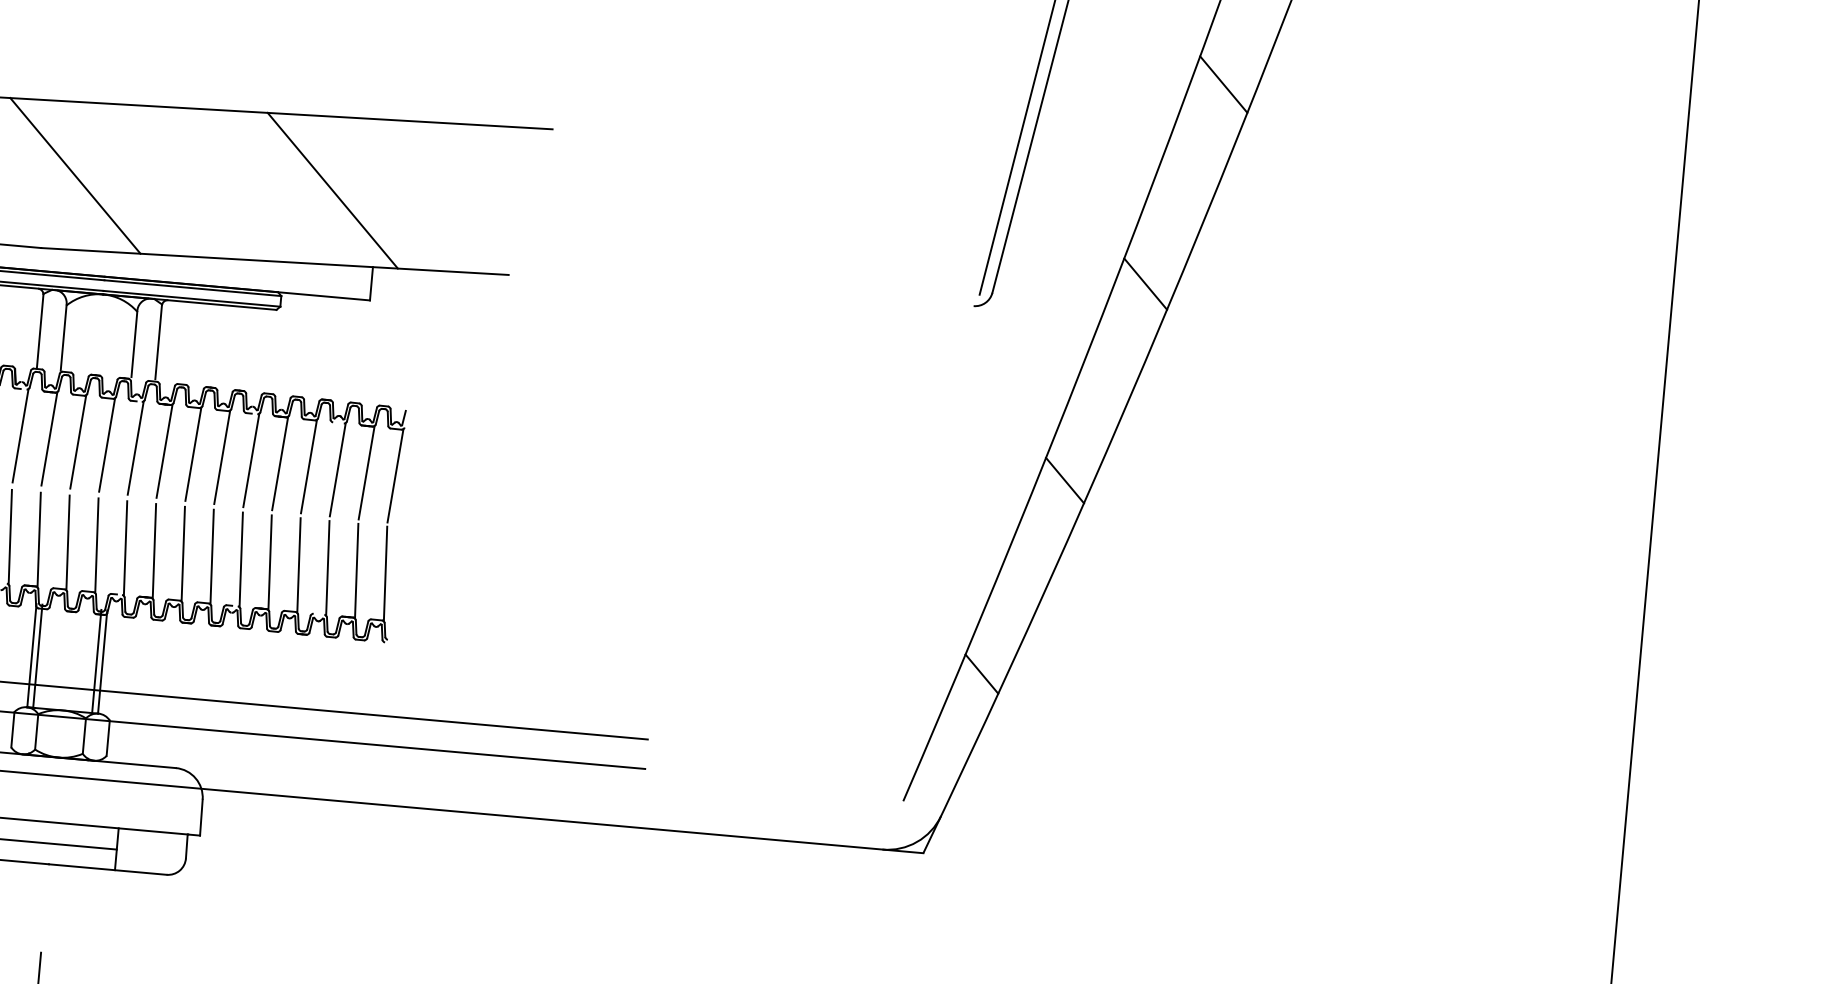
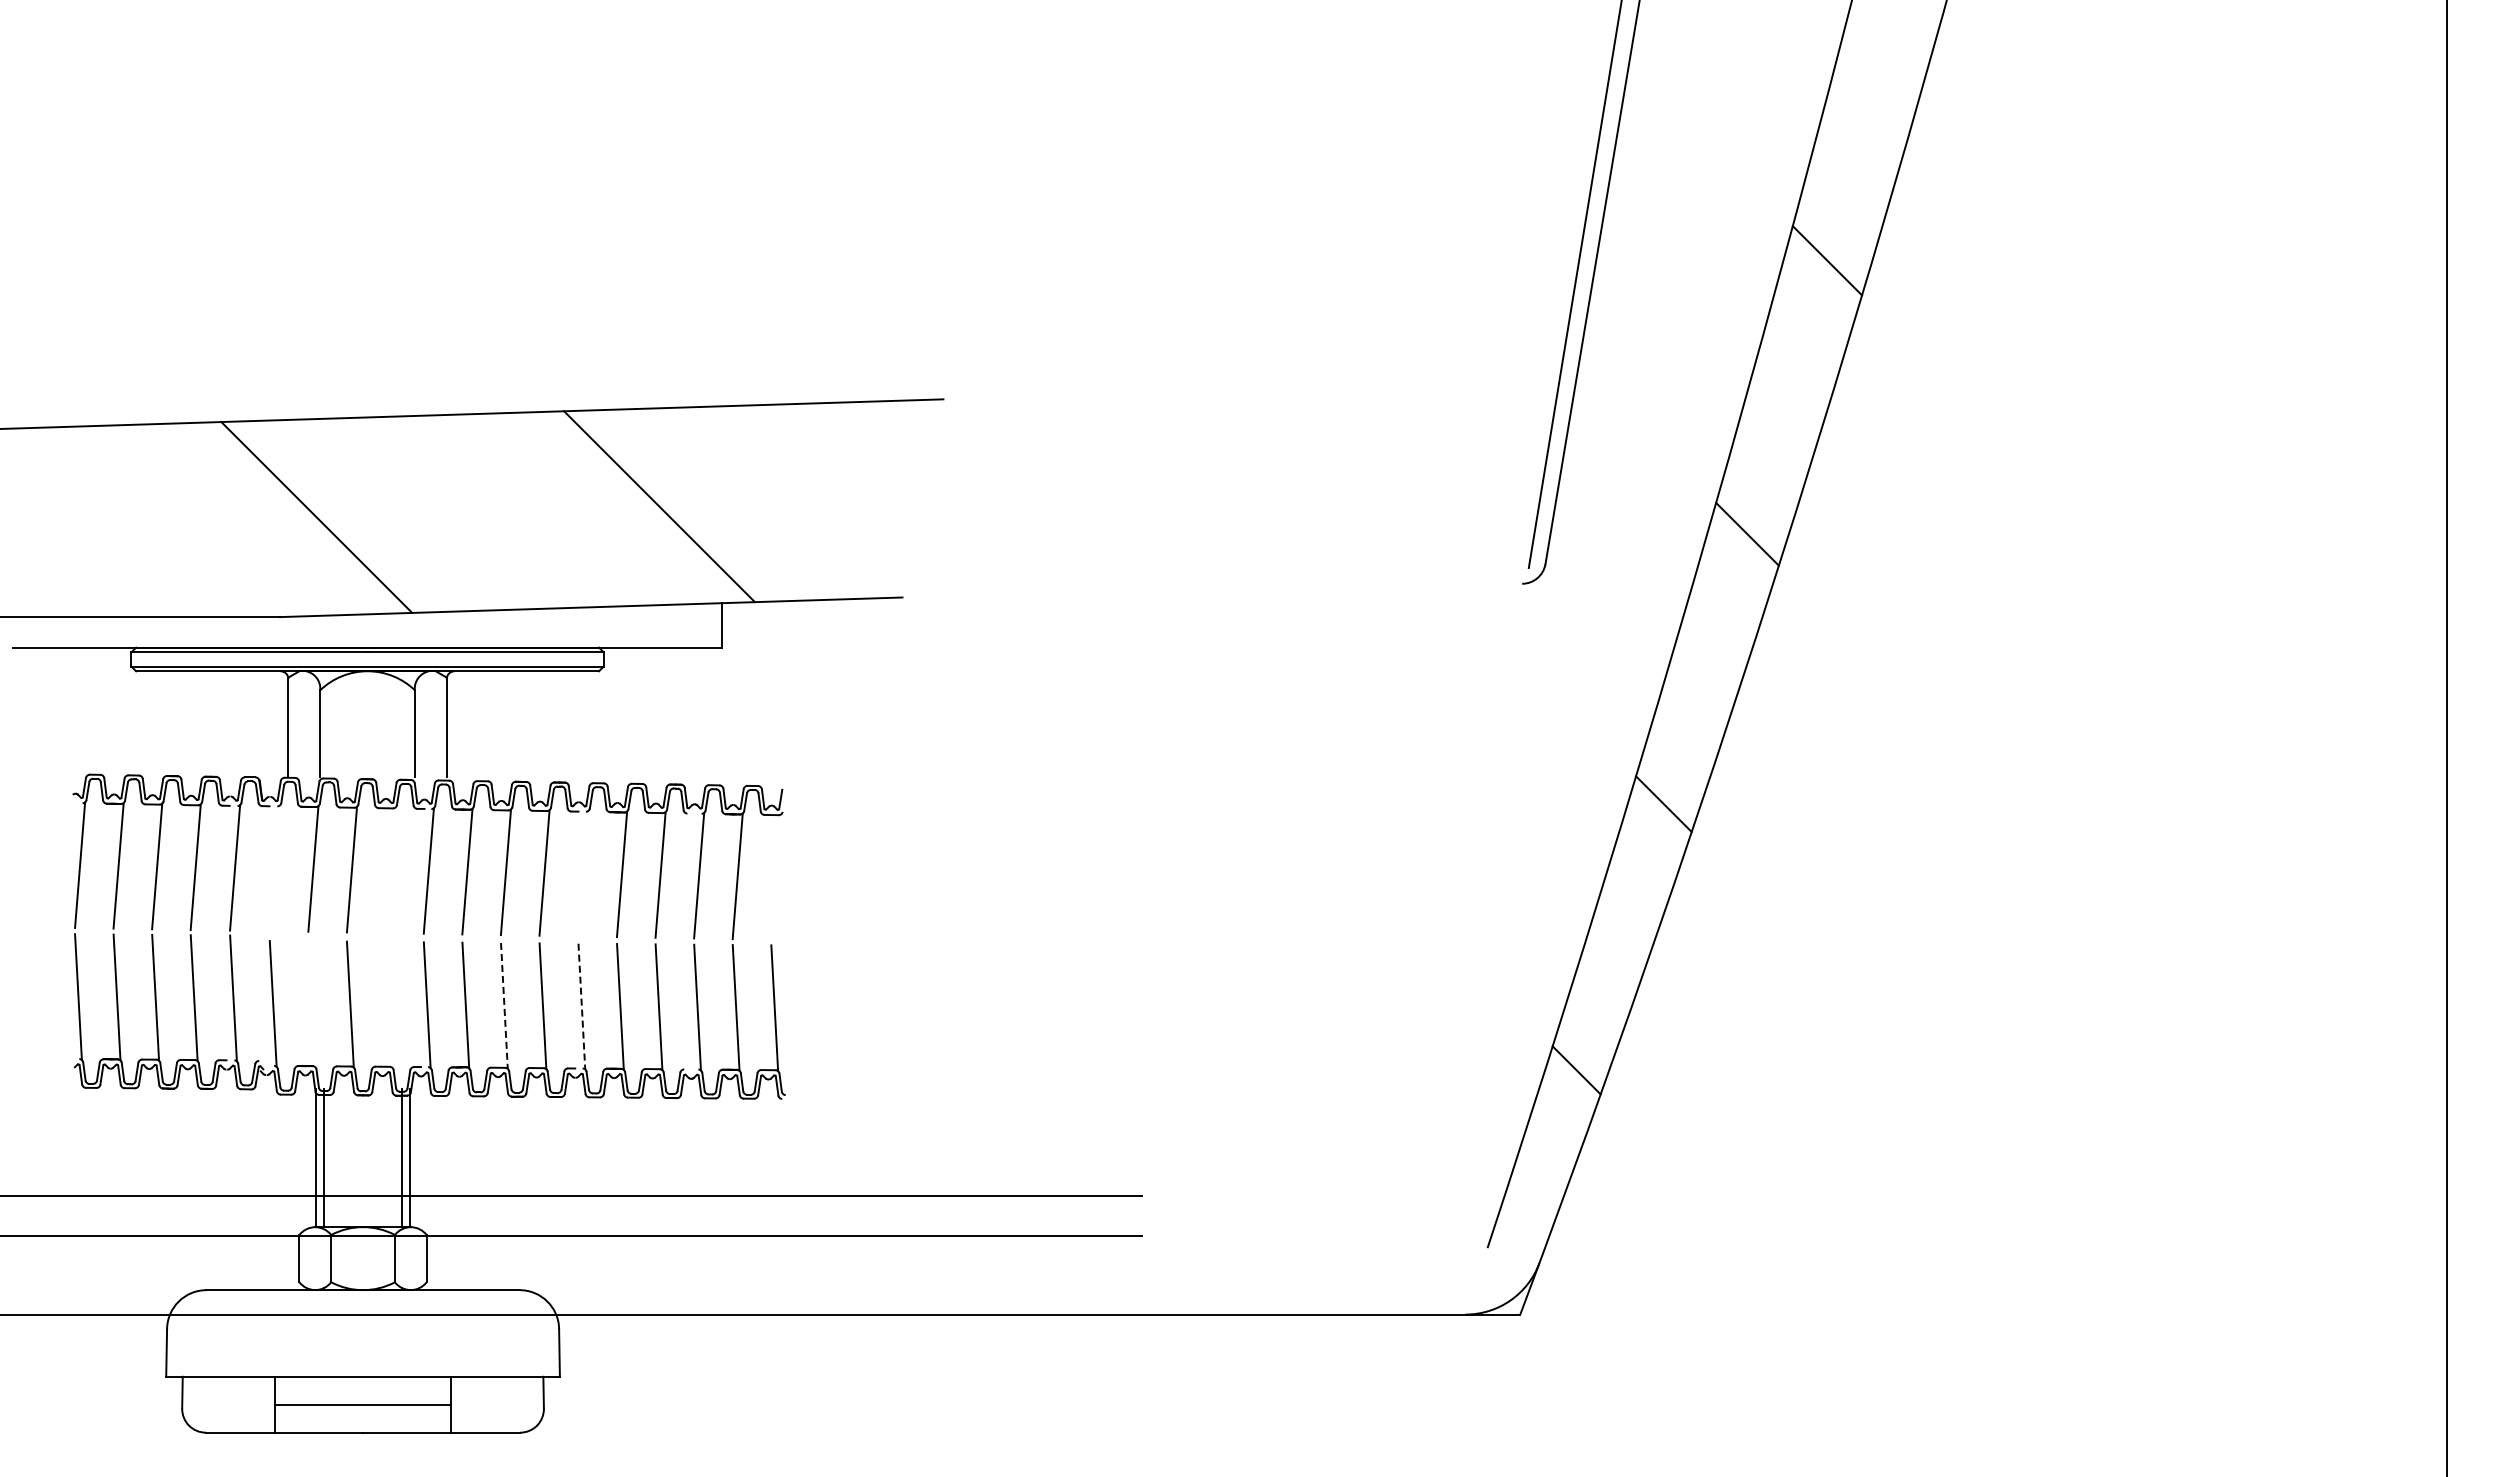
line: (20, 435) -> (274, 868), removed
line: (107, 445) -> (390, 870), removed
line: (251, 460) -> (583, 873), removed
line: (395, 475) -> (776, 876), removed
line: (38, 540) -> (311, 1004), removed
line: (96, 545) -> (388, 1004), removed
line: (183, 553) -> (504, 1005), solid -> dashed
line: (240, 559) -> (581, 1006), solid -> dashed

